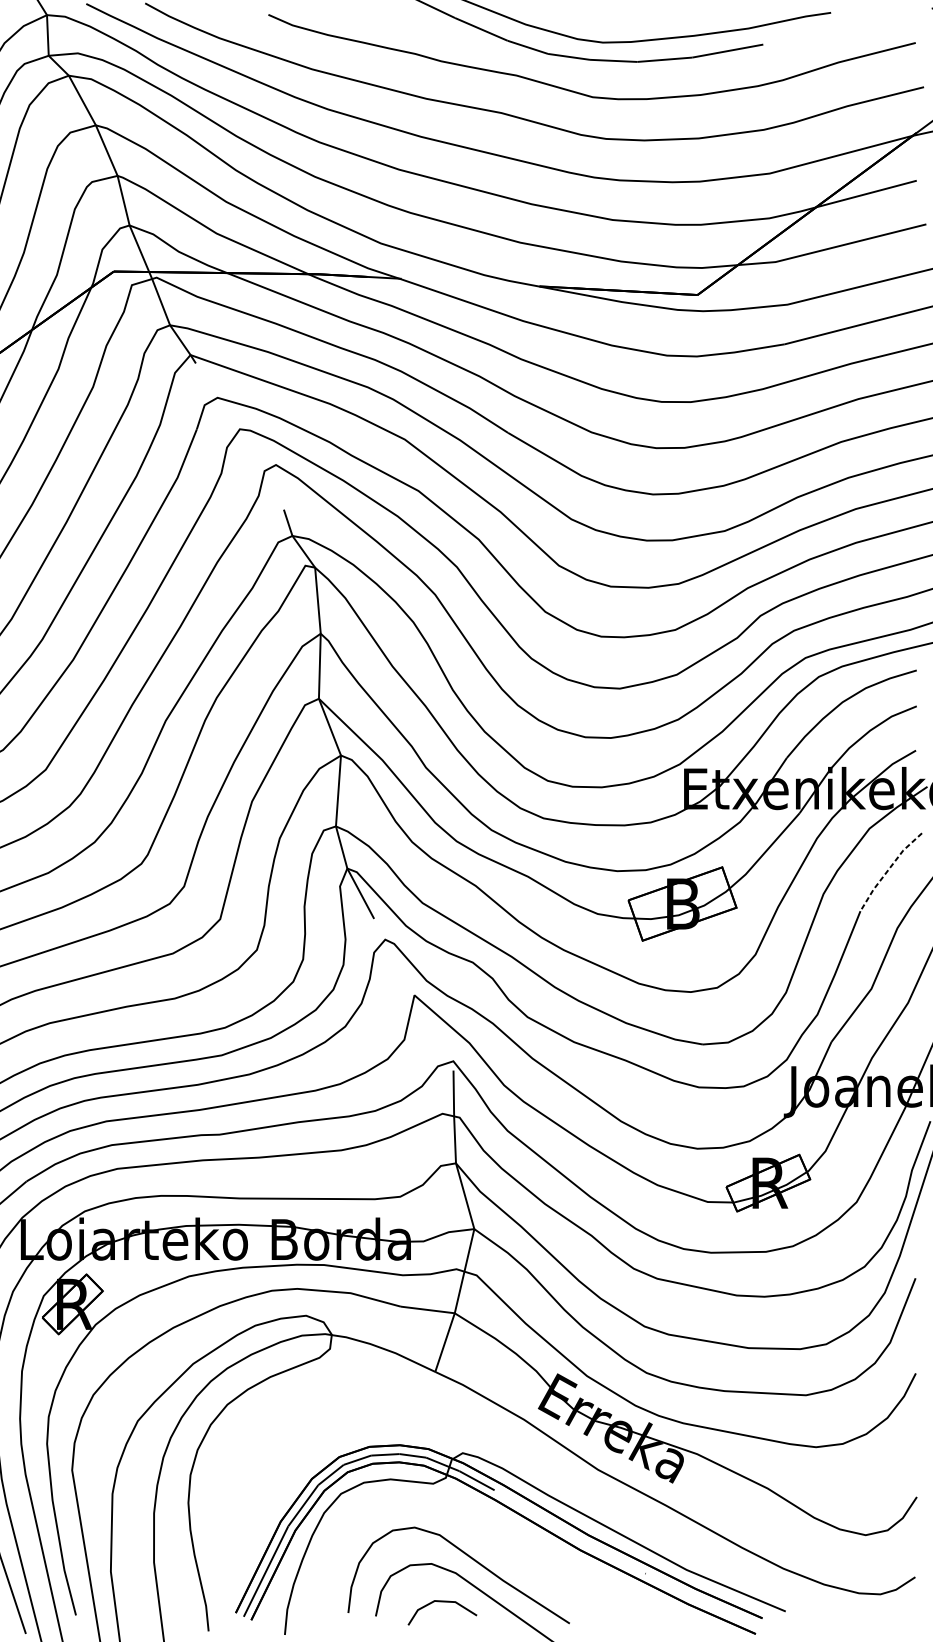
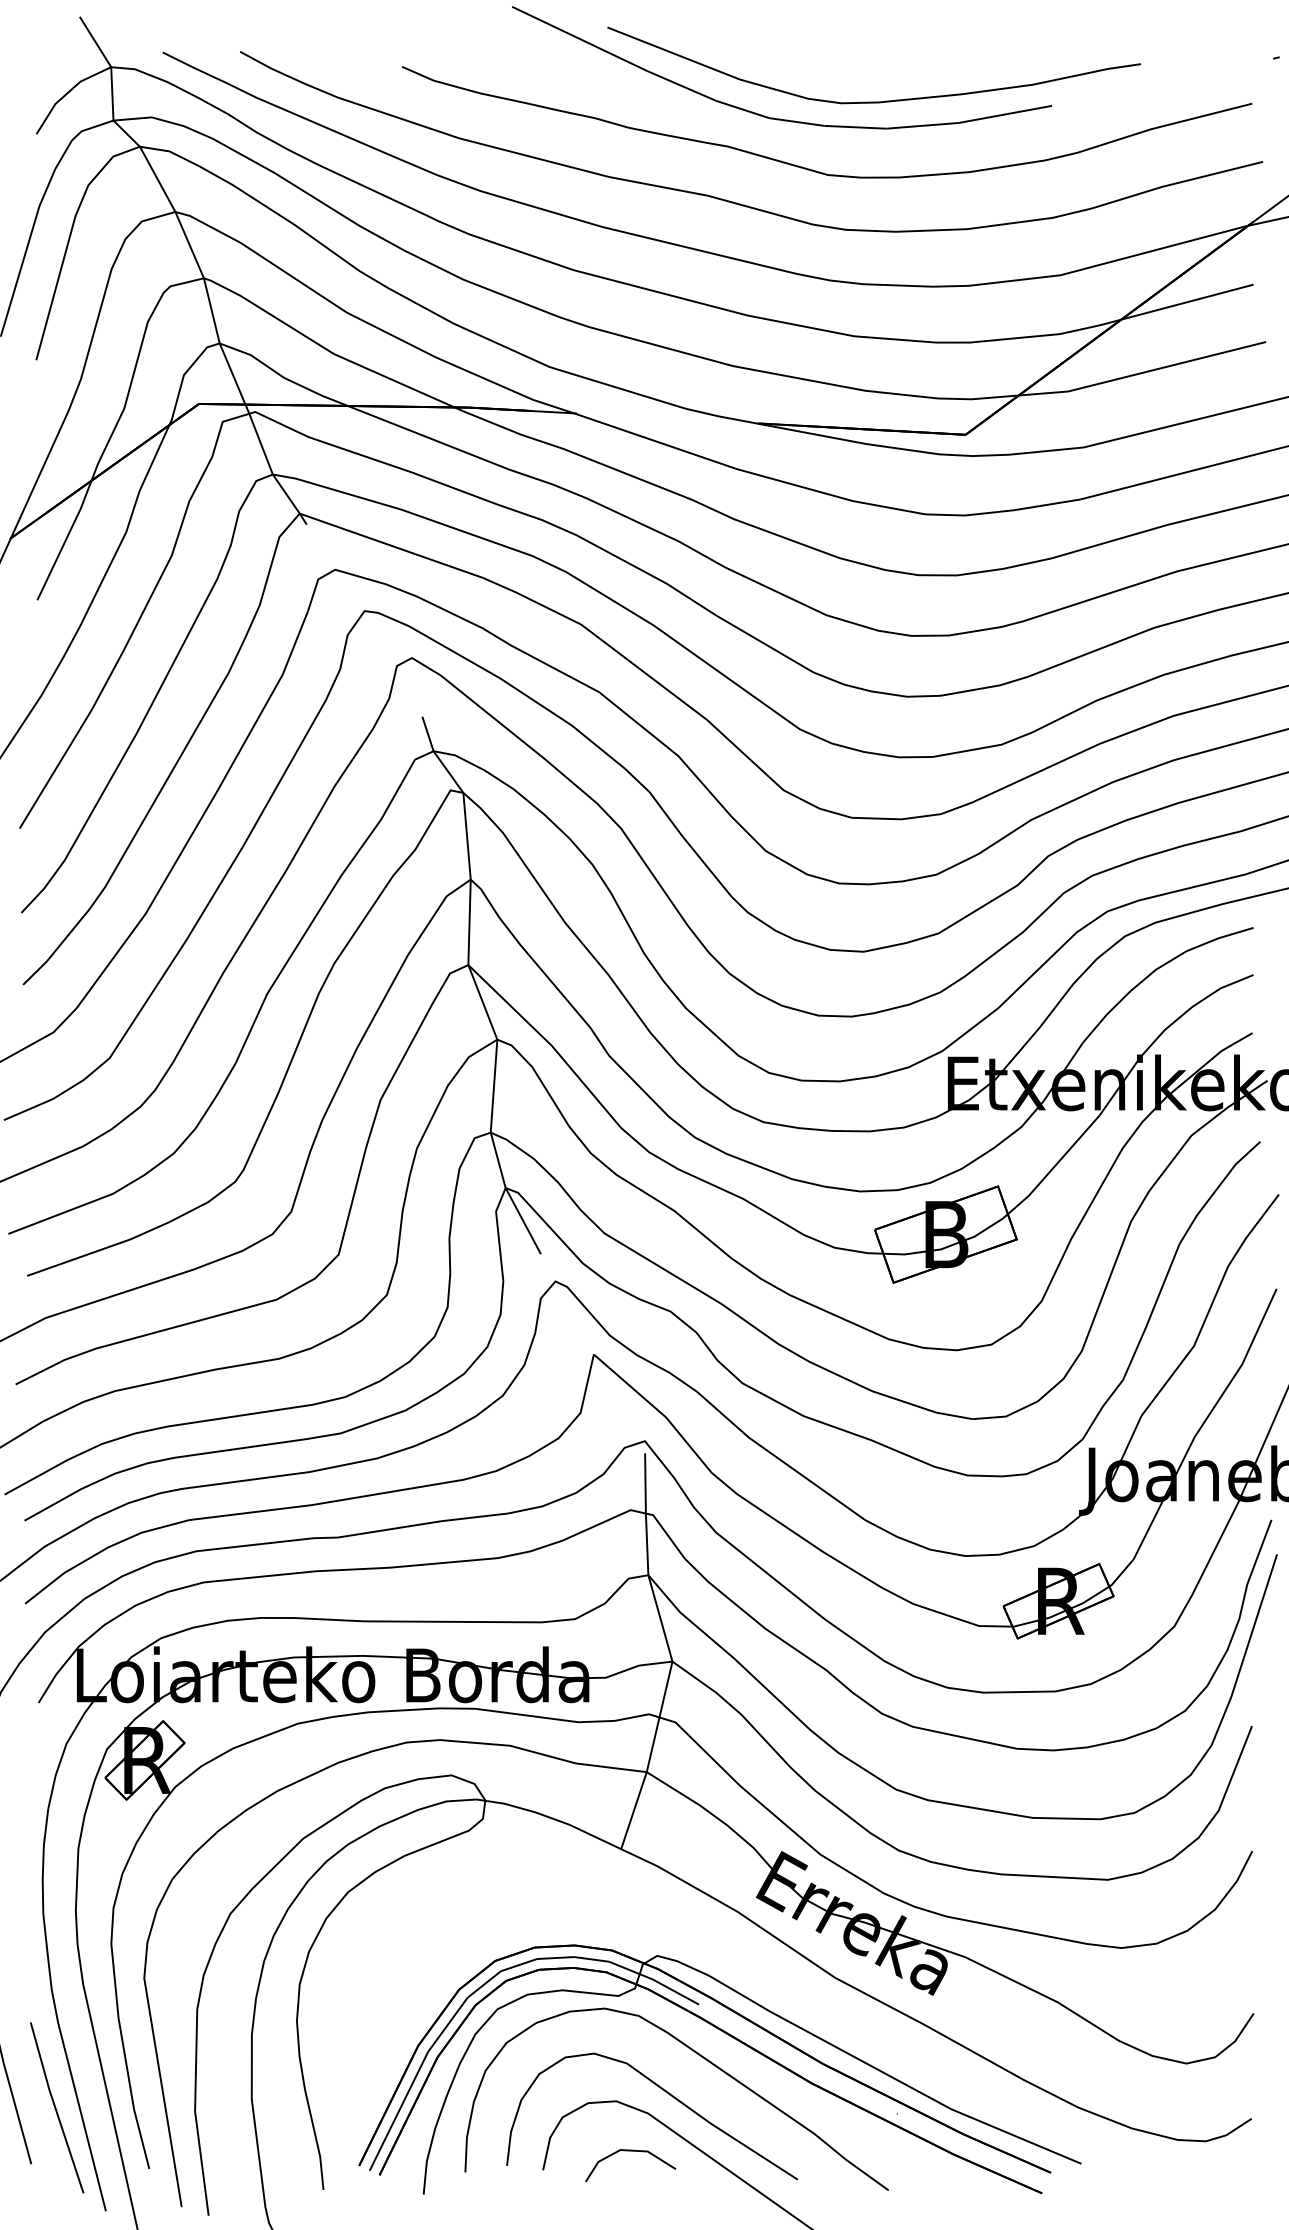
line: (888, 870) -> (1216, 1190), dashed -> solid
curve: (498, 1532) -> (704, 2059), added

